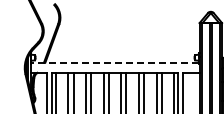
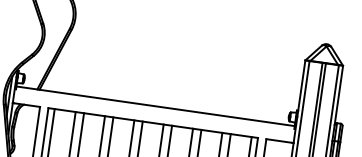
line: (115, 62) -> (156, 105), dashed -> solid

